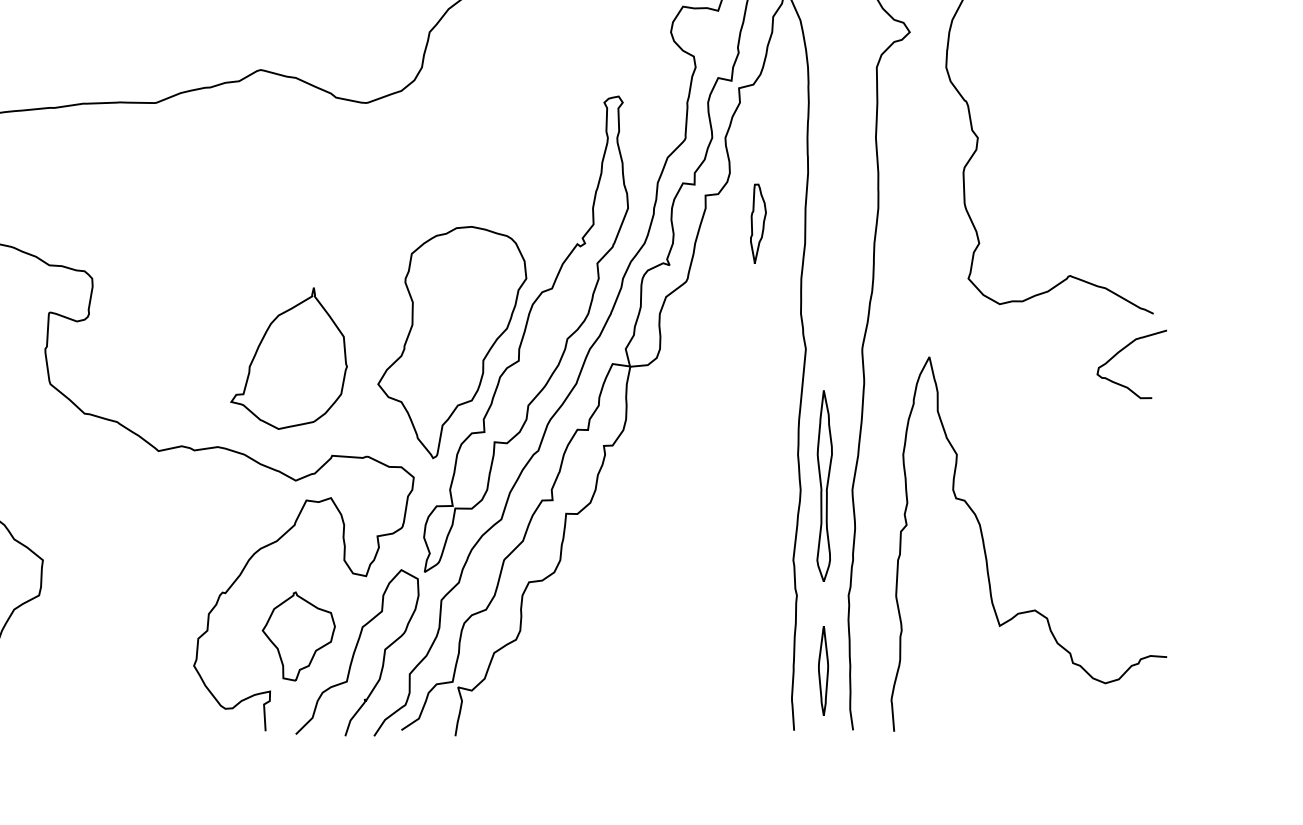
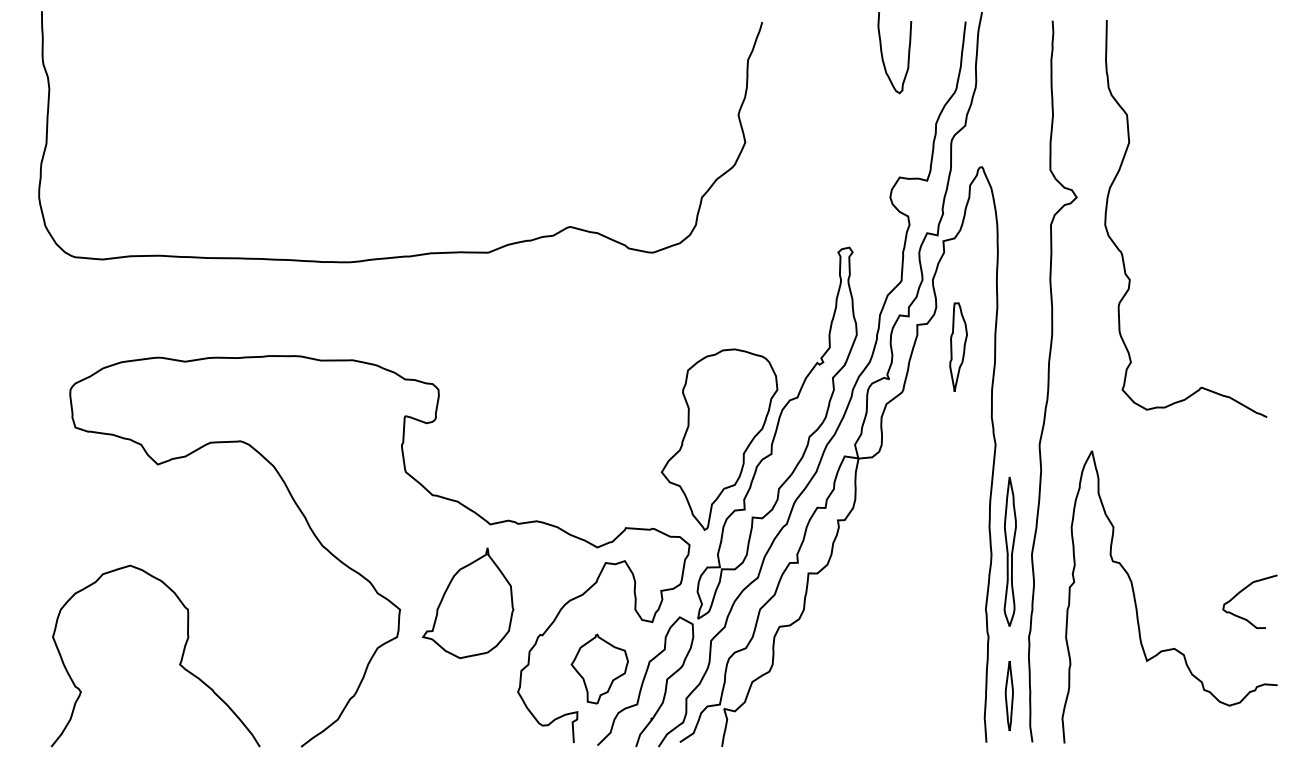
part: (758, 223) -> (958, 346), size x1.43
curve: (1120, 352) -> (1241, 592), moved
part: (288, 358) -> (467, 603), moved

